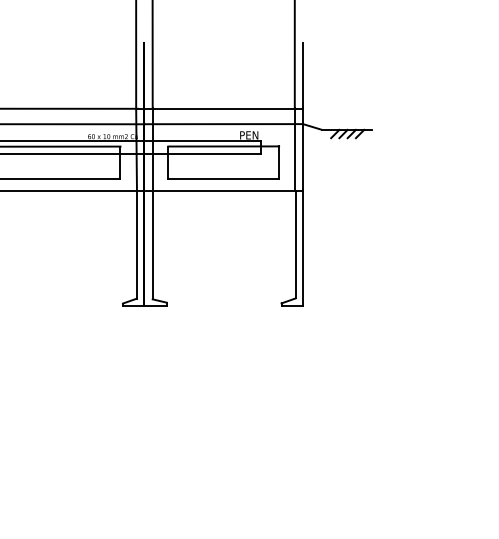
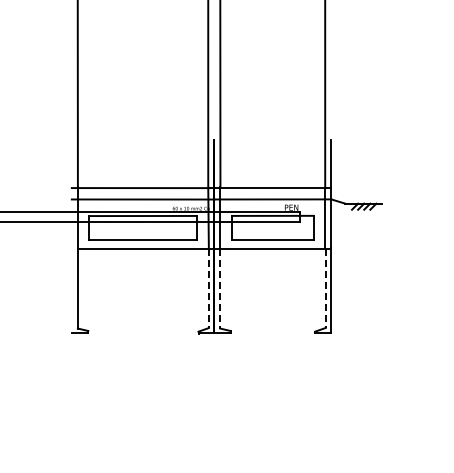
line: (136, 244) -> (208, 288), solid -> dashed
line: (152, 244) -> (220, 288), solid -> dashed
line: (295, 244) -> (325, 288), solid -> dashed

